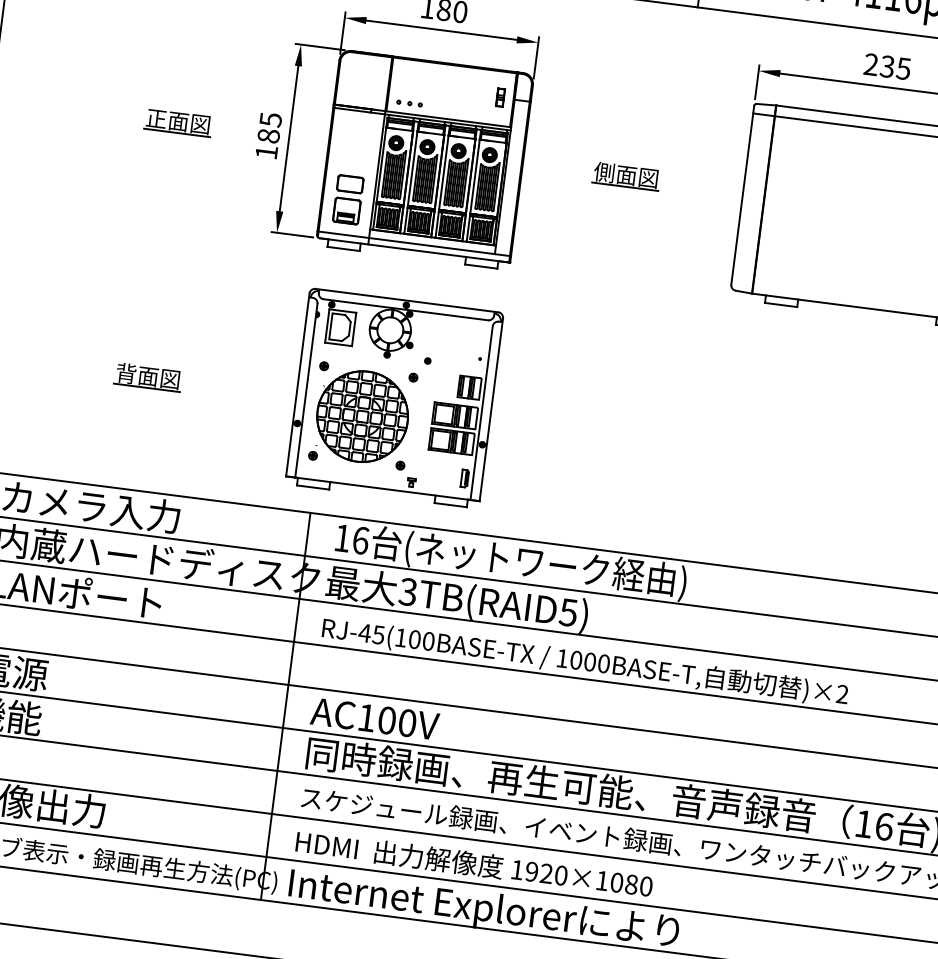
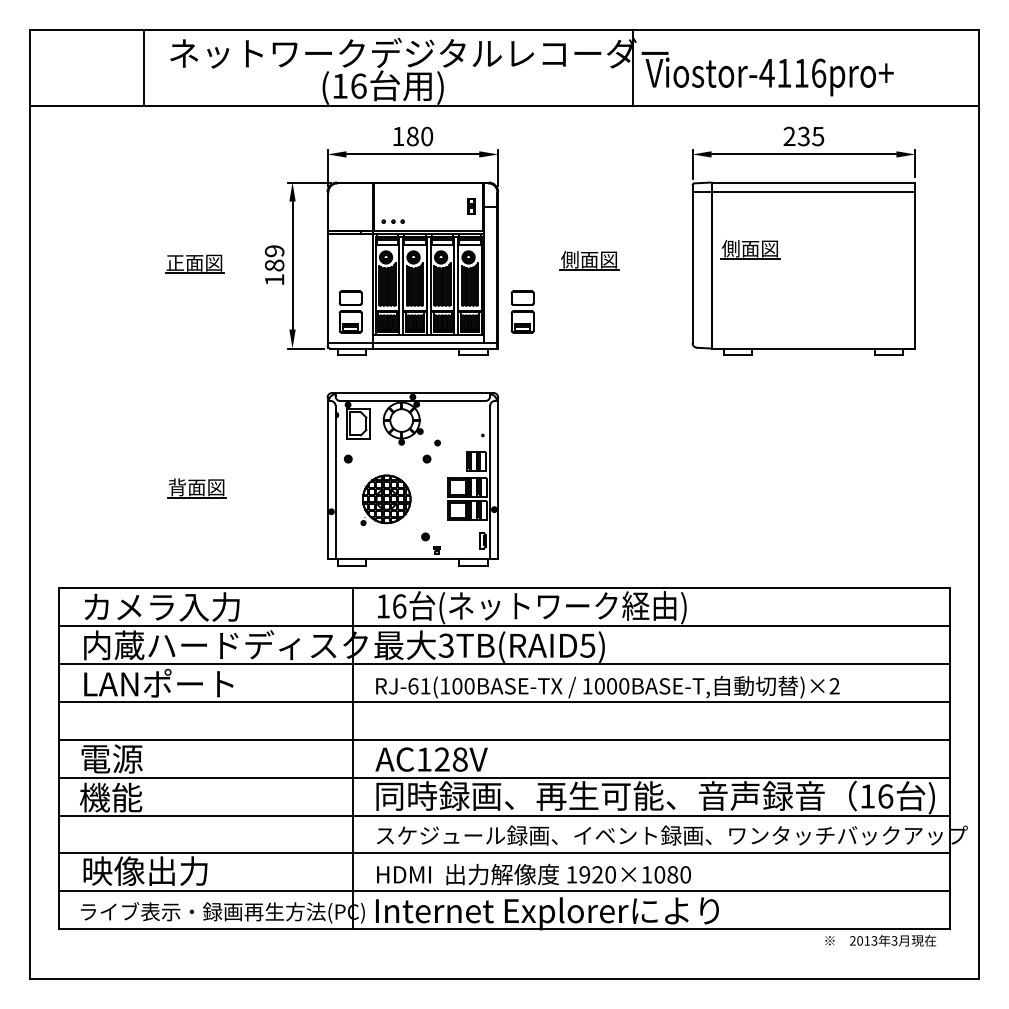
text: (270, 120) -> (274, 251), 185 -> 189
part: (810, 187) -> (750, 249), added
part: (543, 224) -> (522, 311), added
part: (360, 418) -> (385, 500), size x0.6
text: (370, 634) -> (418, 686), RJ-45(100BASE-TX -> RJ-61(100BASE-TX
text: (396, 721) -> (450, 759), AC100V -> AC128V

